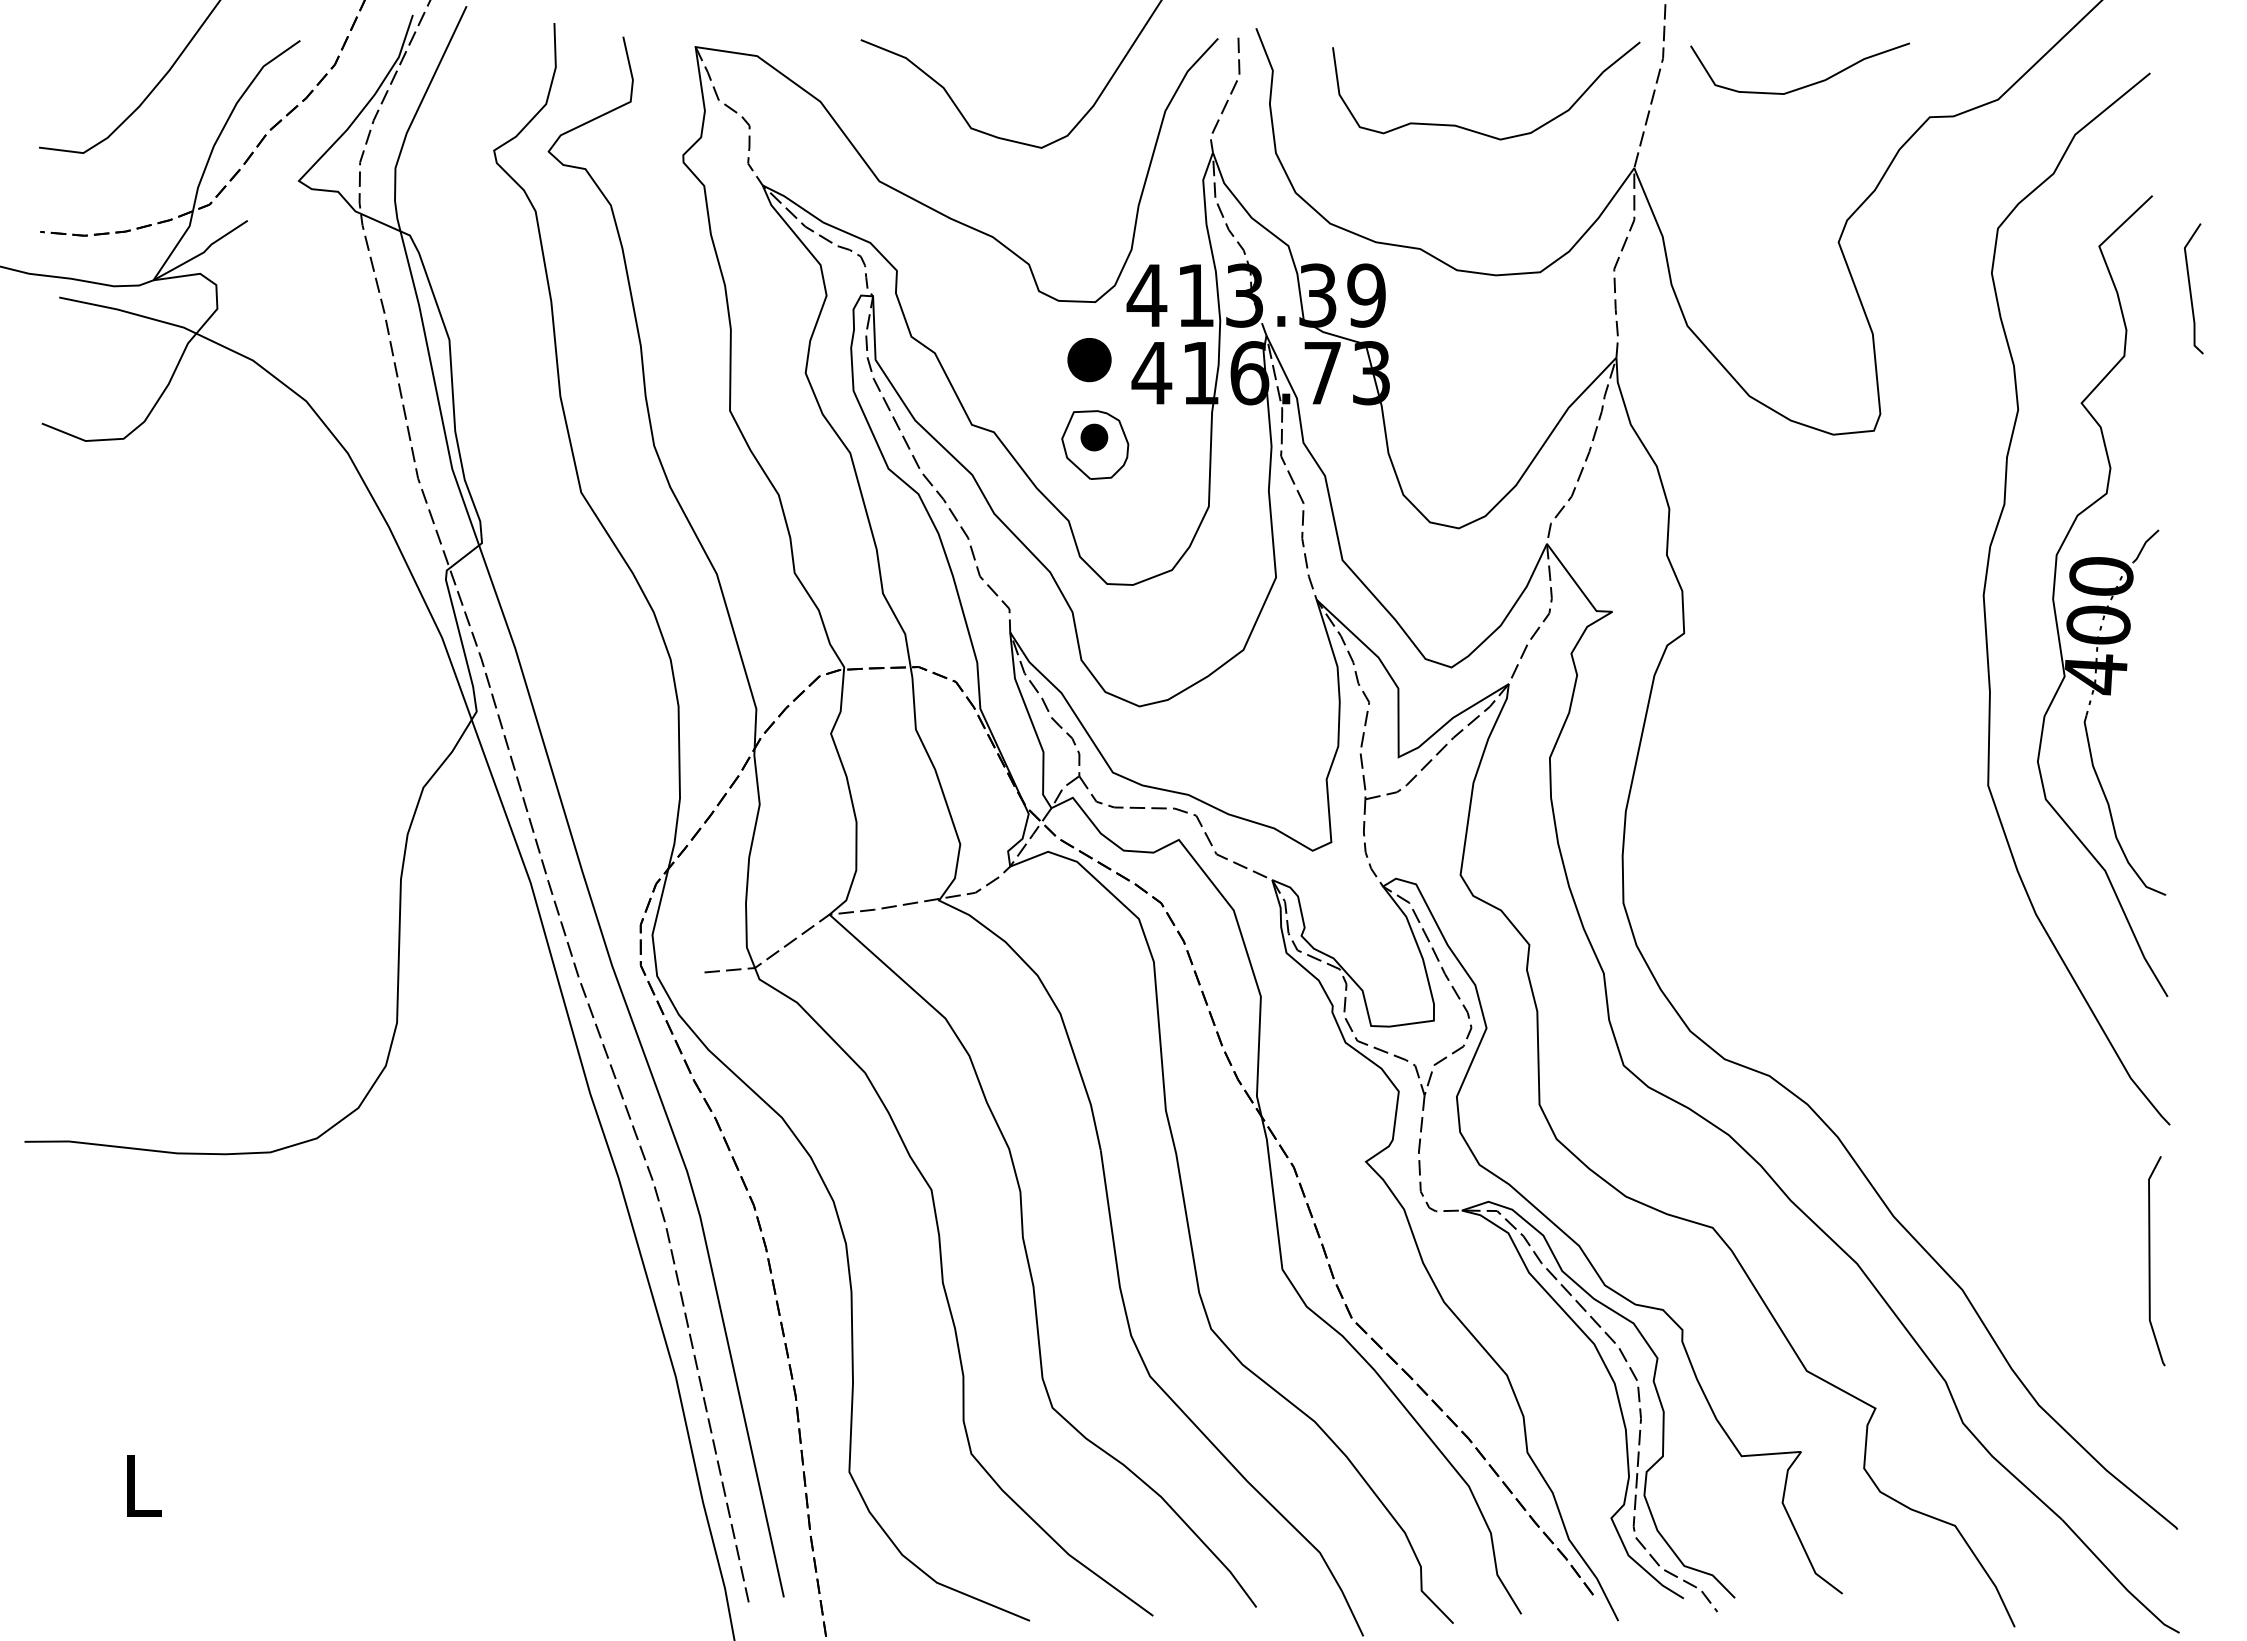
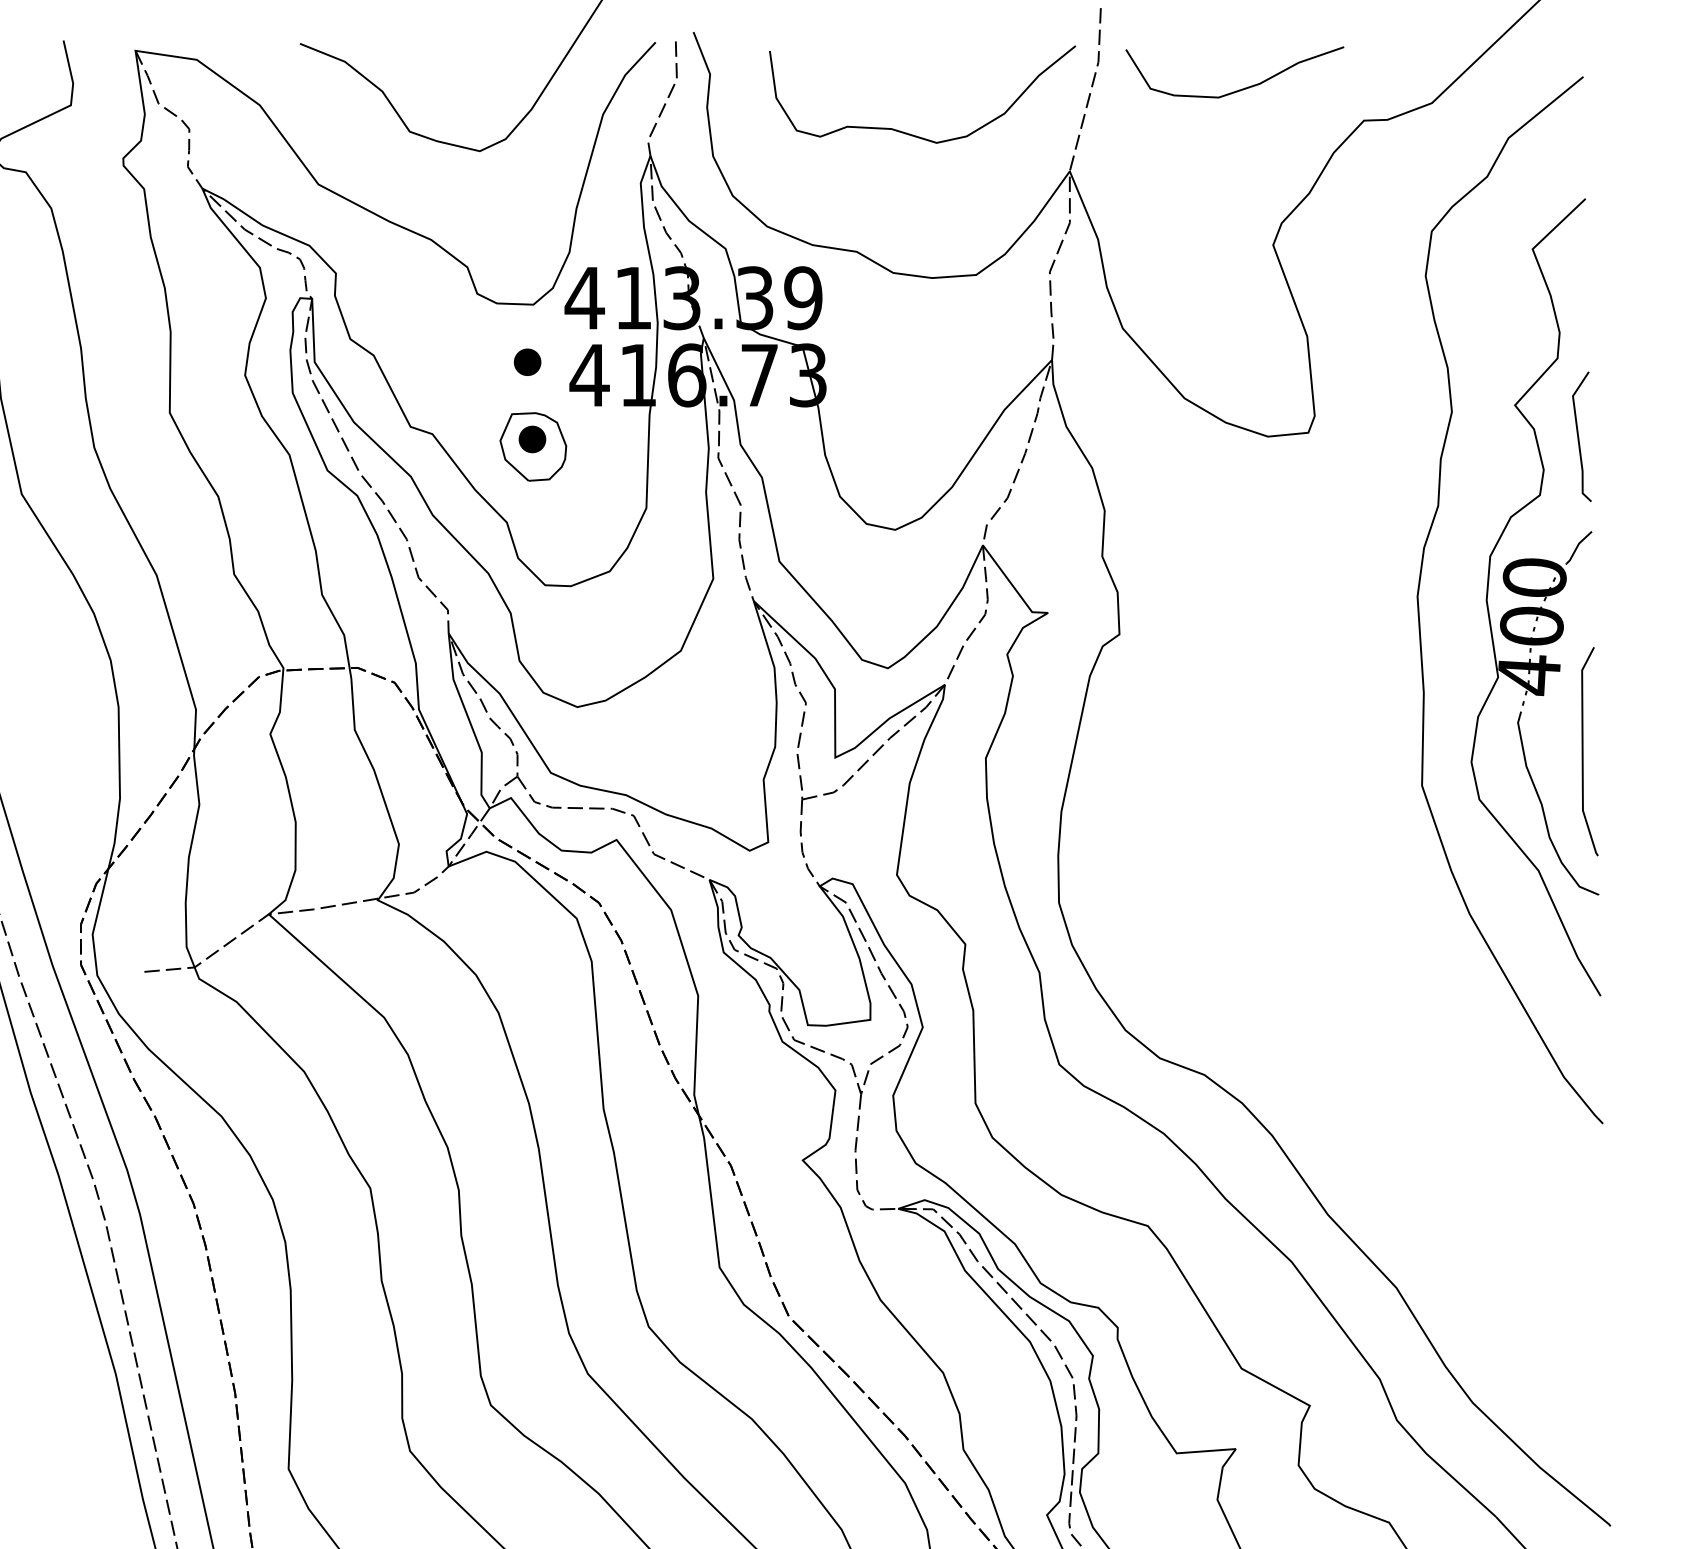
line: (2191, 290) -> (1579, 438), moved
part: (1089, 359) -> (527, 361), size x0.62
line: (2150, 1261) -> (1583, 751), moved

